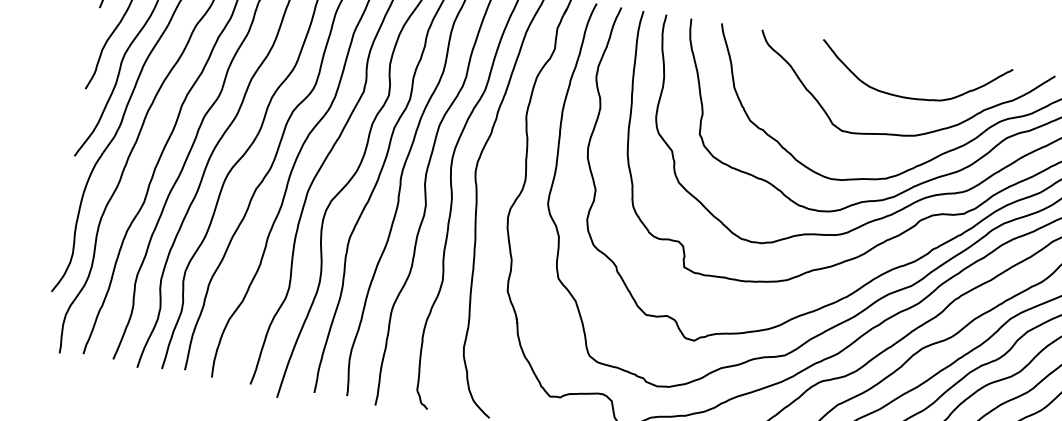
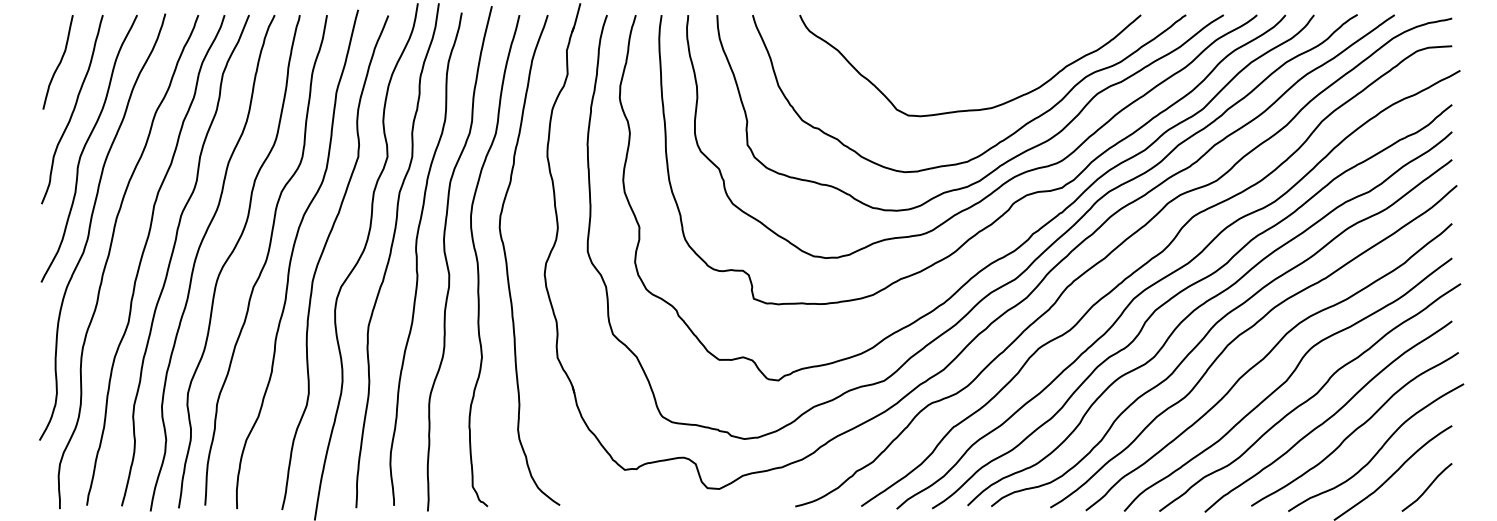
curve: (911, 97) -> (981, 65), removed

